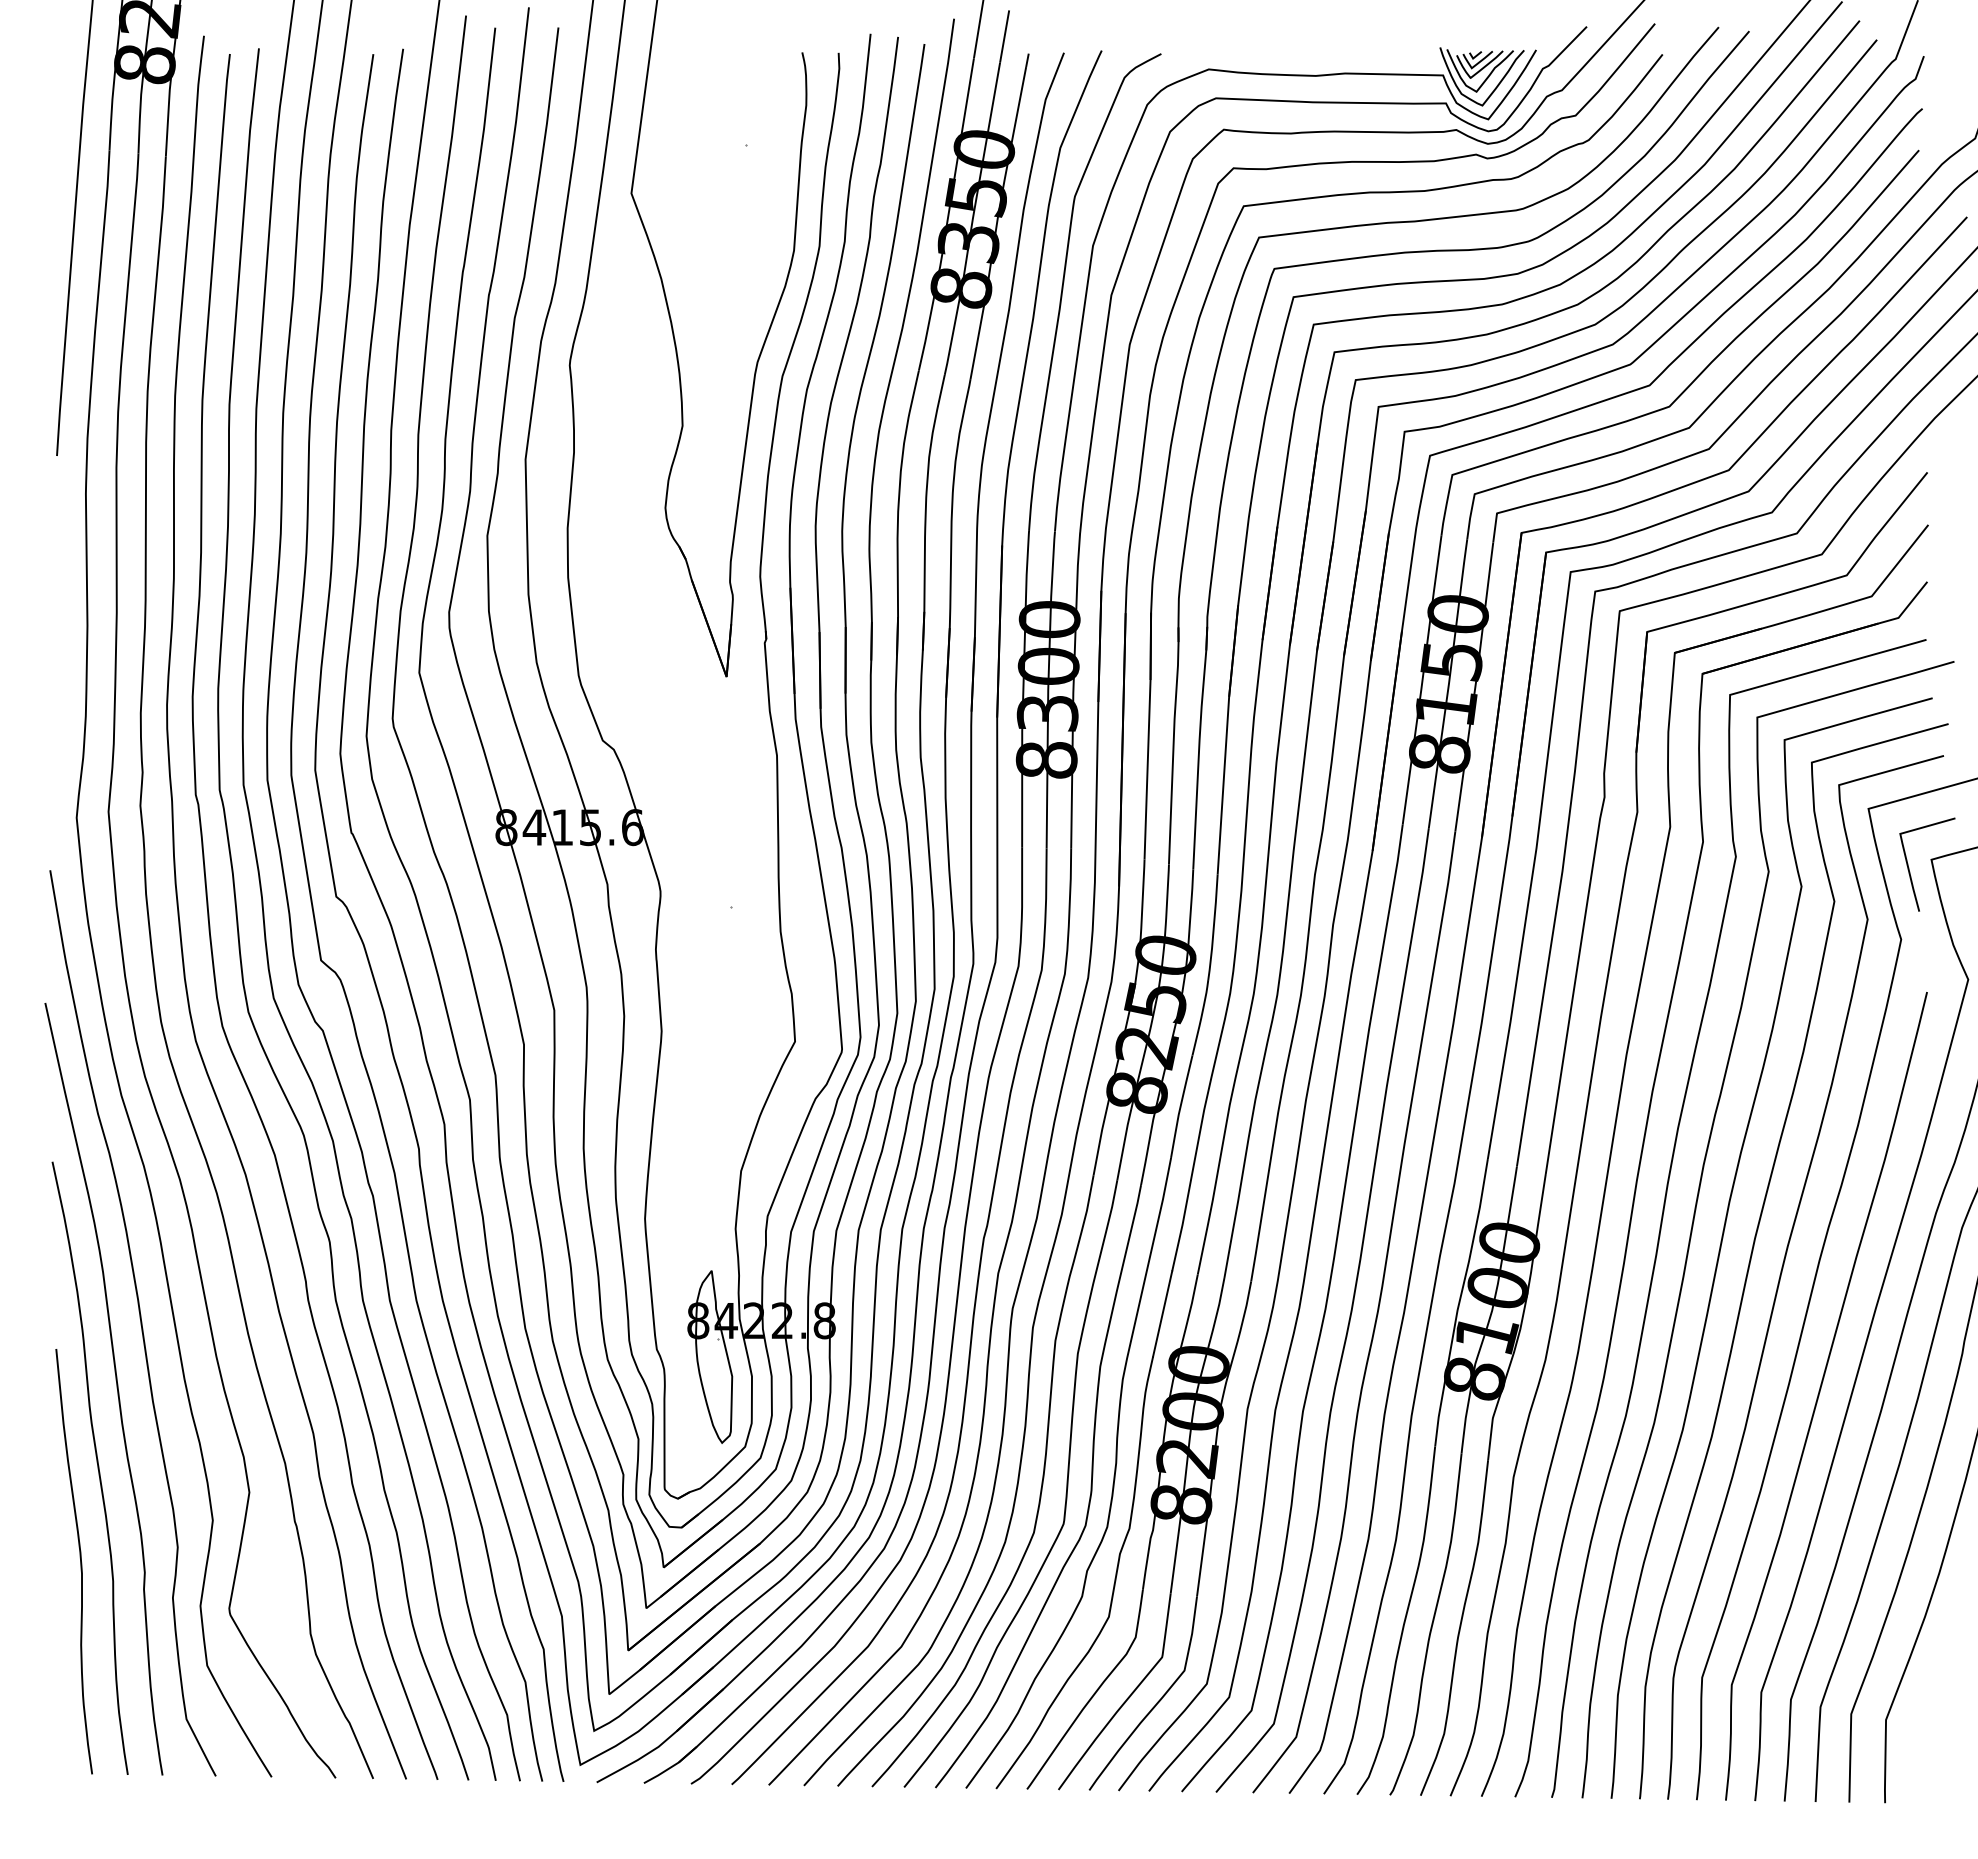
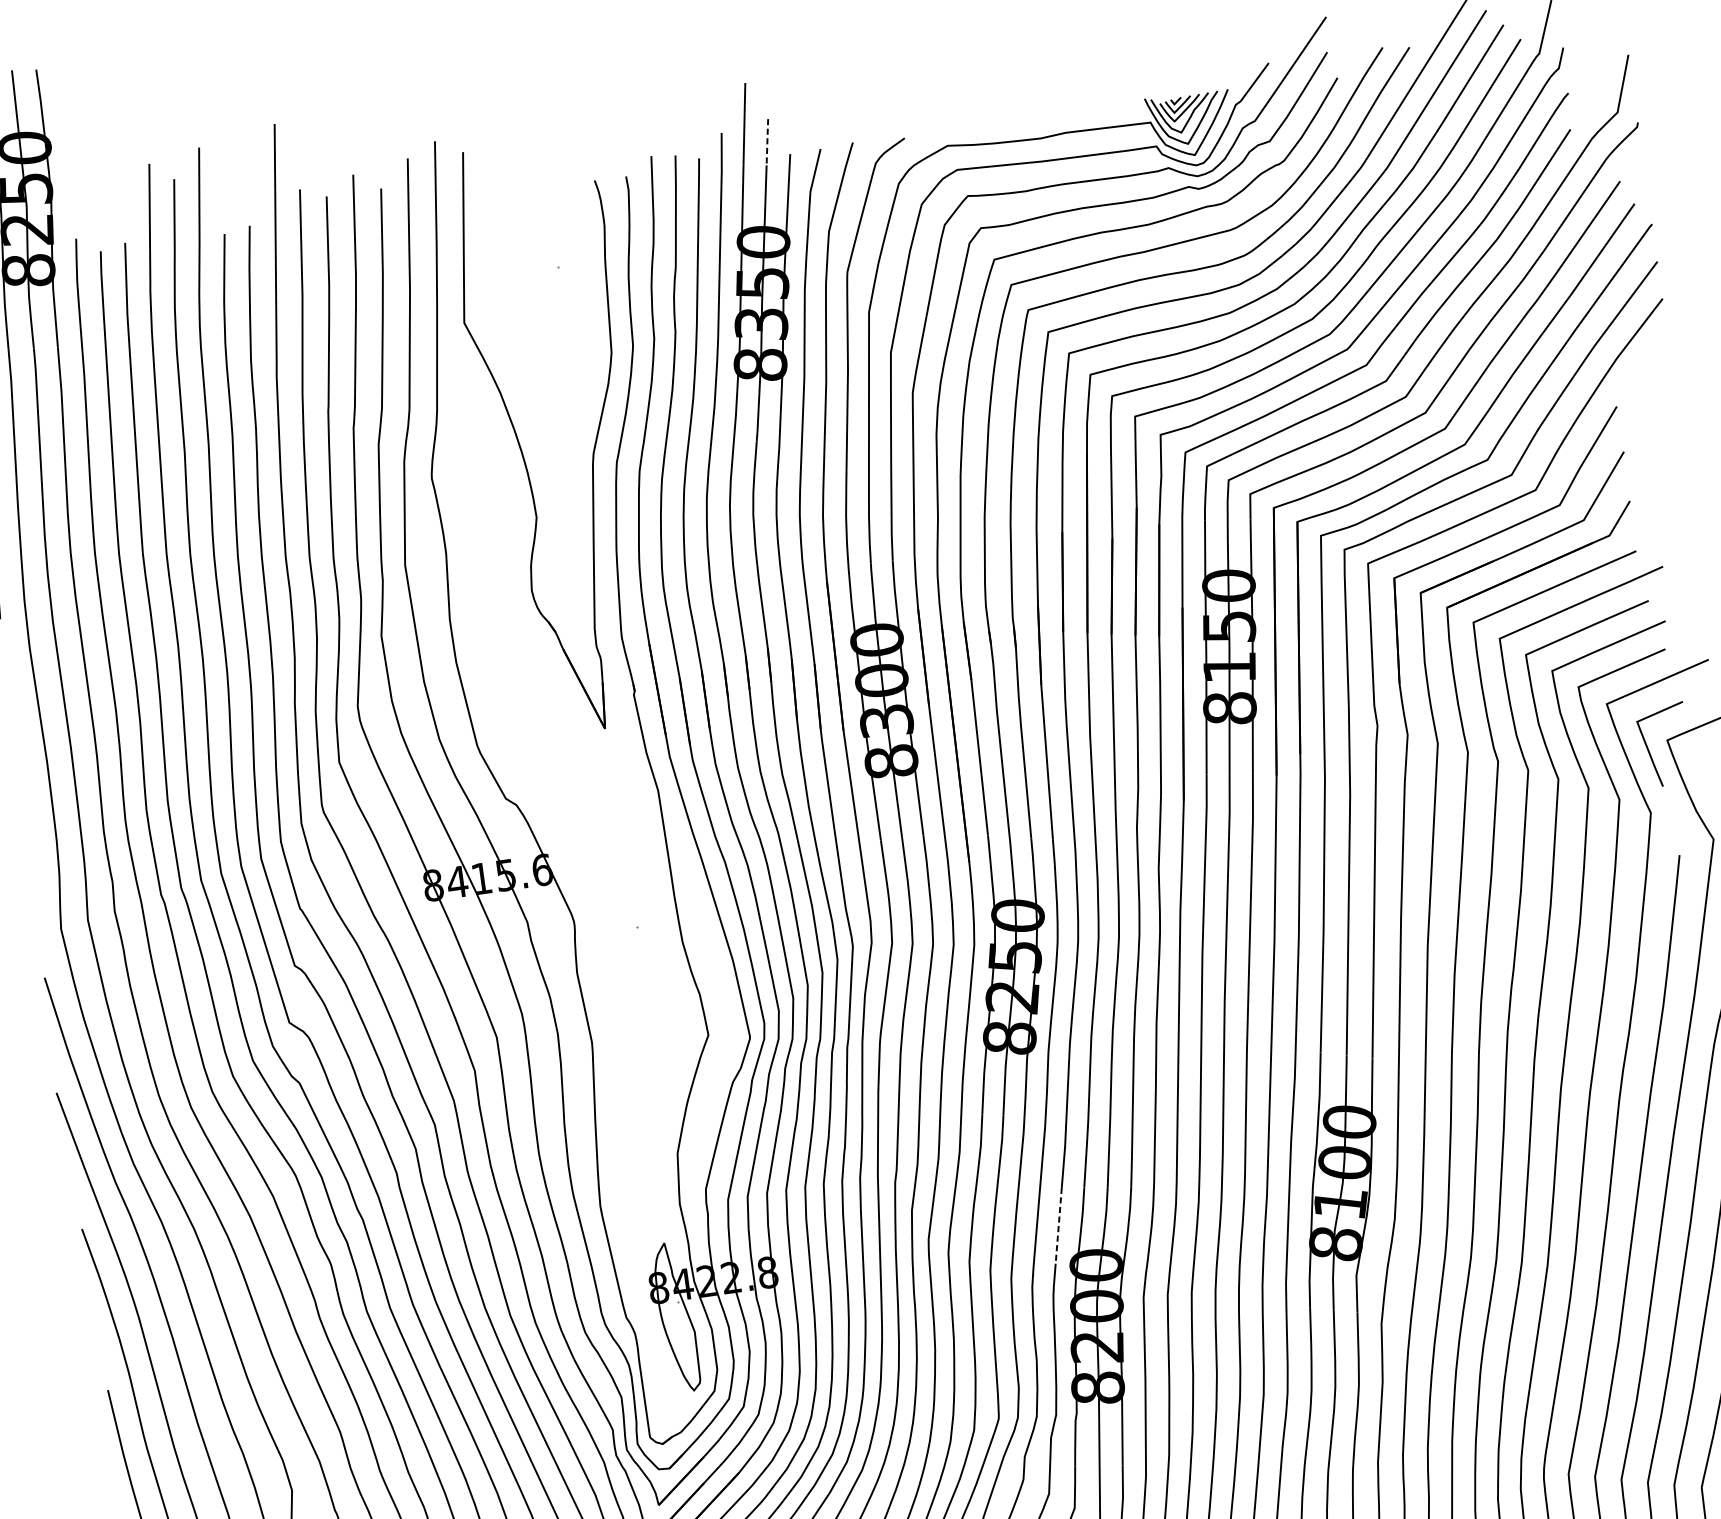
line: (1004, 36) -> (767, 142), solid -> dashed
line: (1162, 1314) -> (1058, 1226), solid -> dashed

